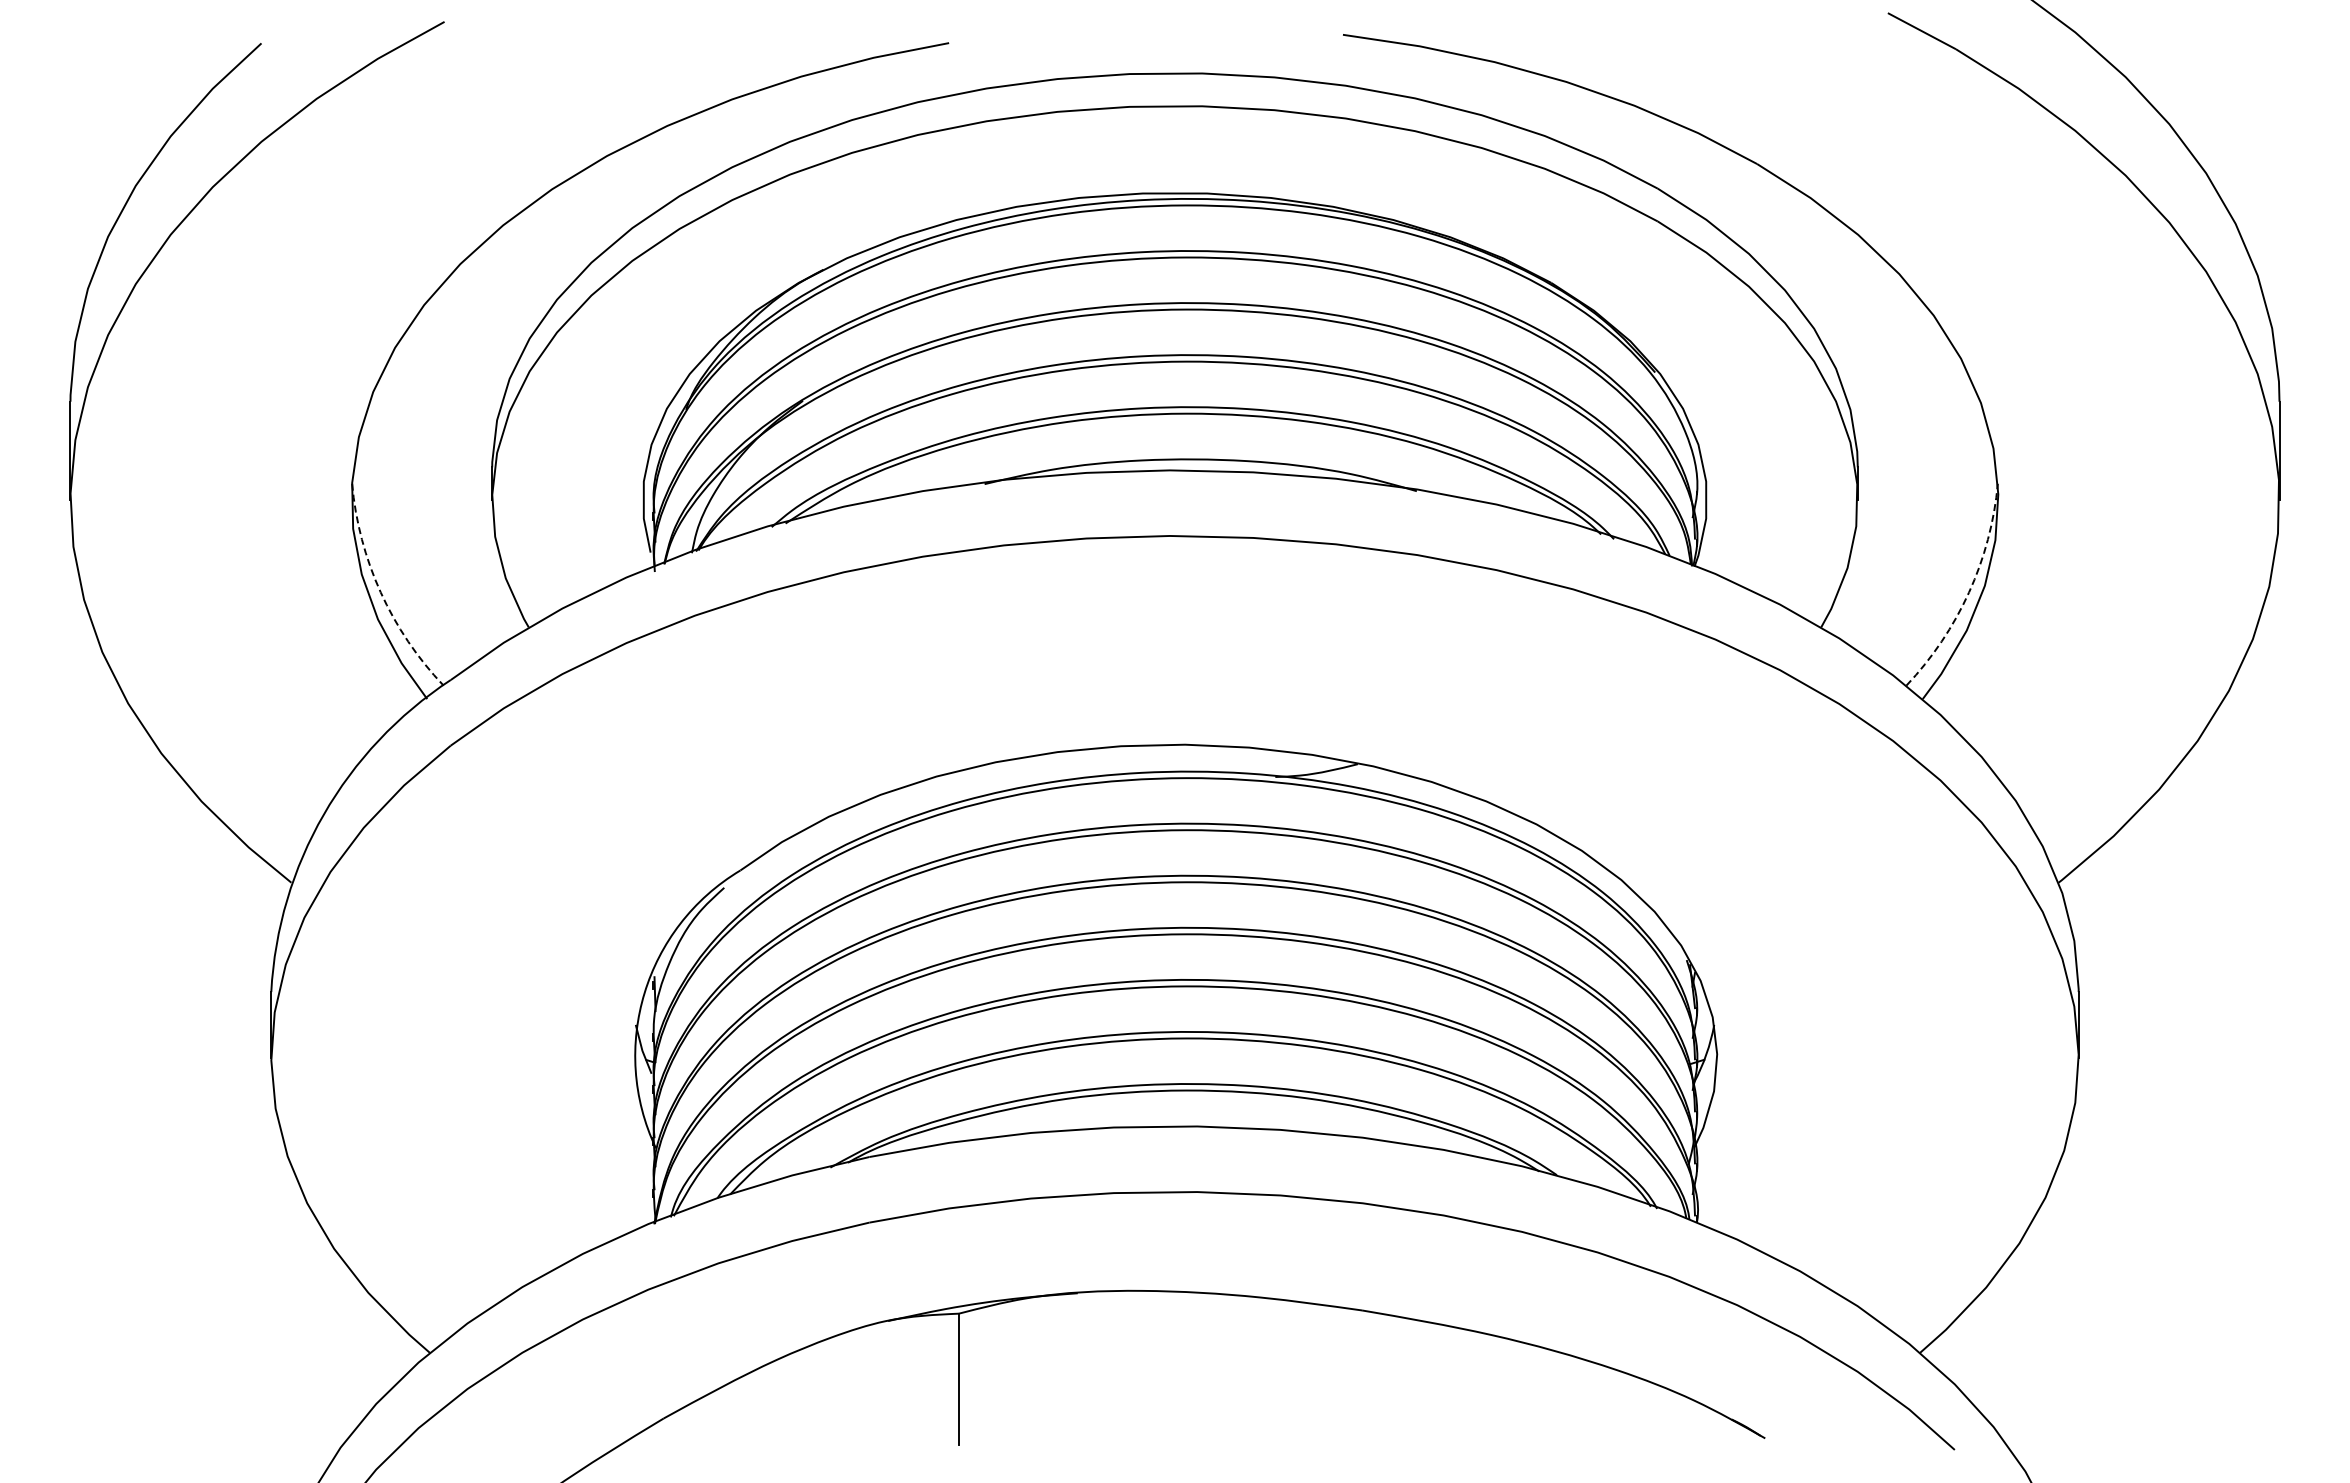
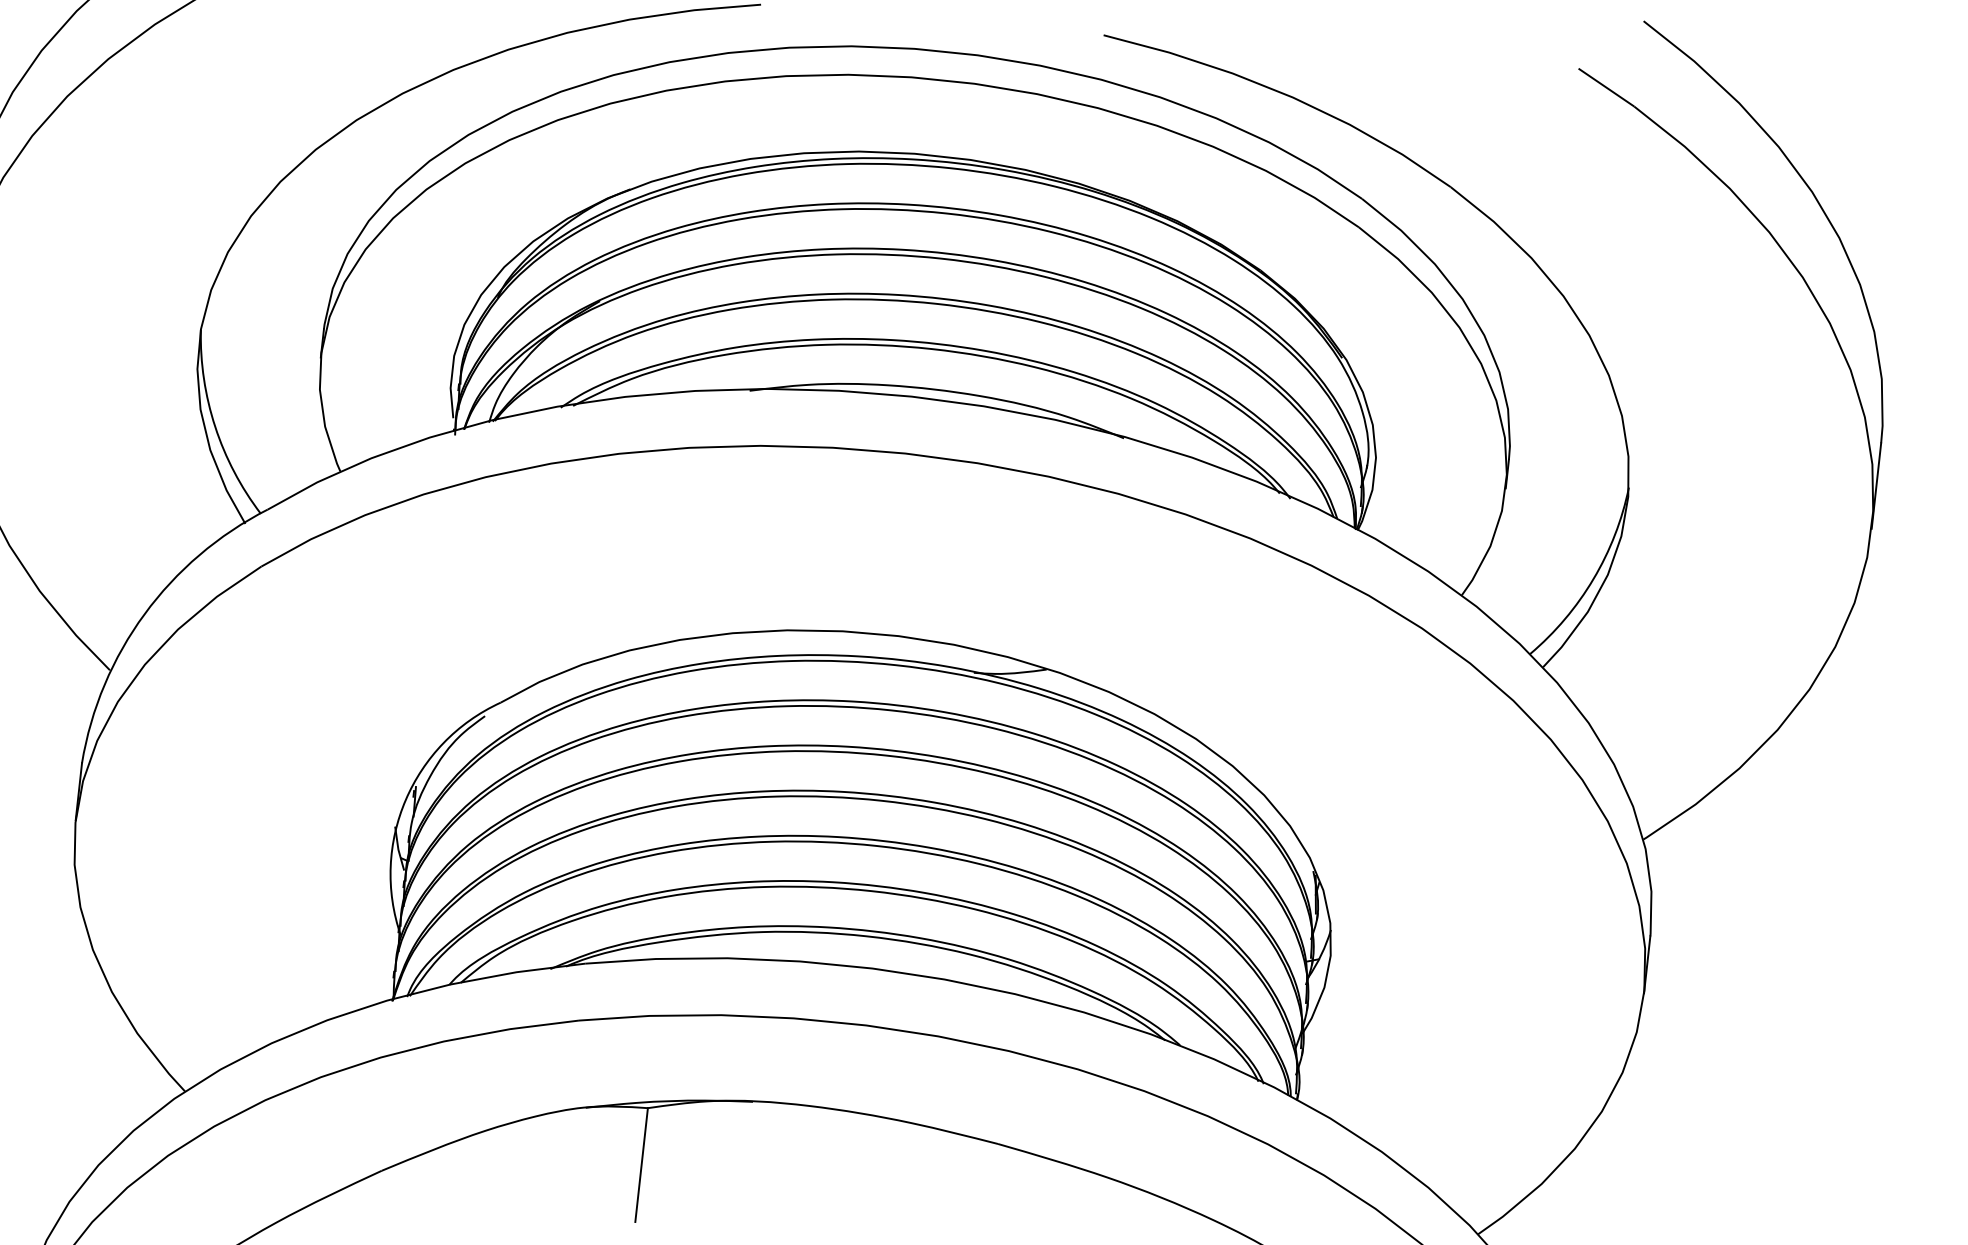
arc: (380, 592) -> (215, 426), dashed -> solid
arc: (1969, 592) -> (1593, 579), dashed -> solid

